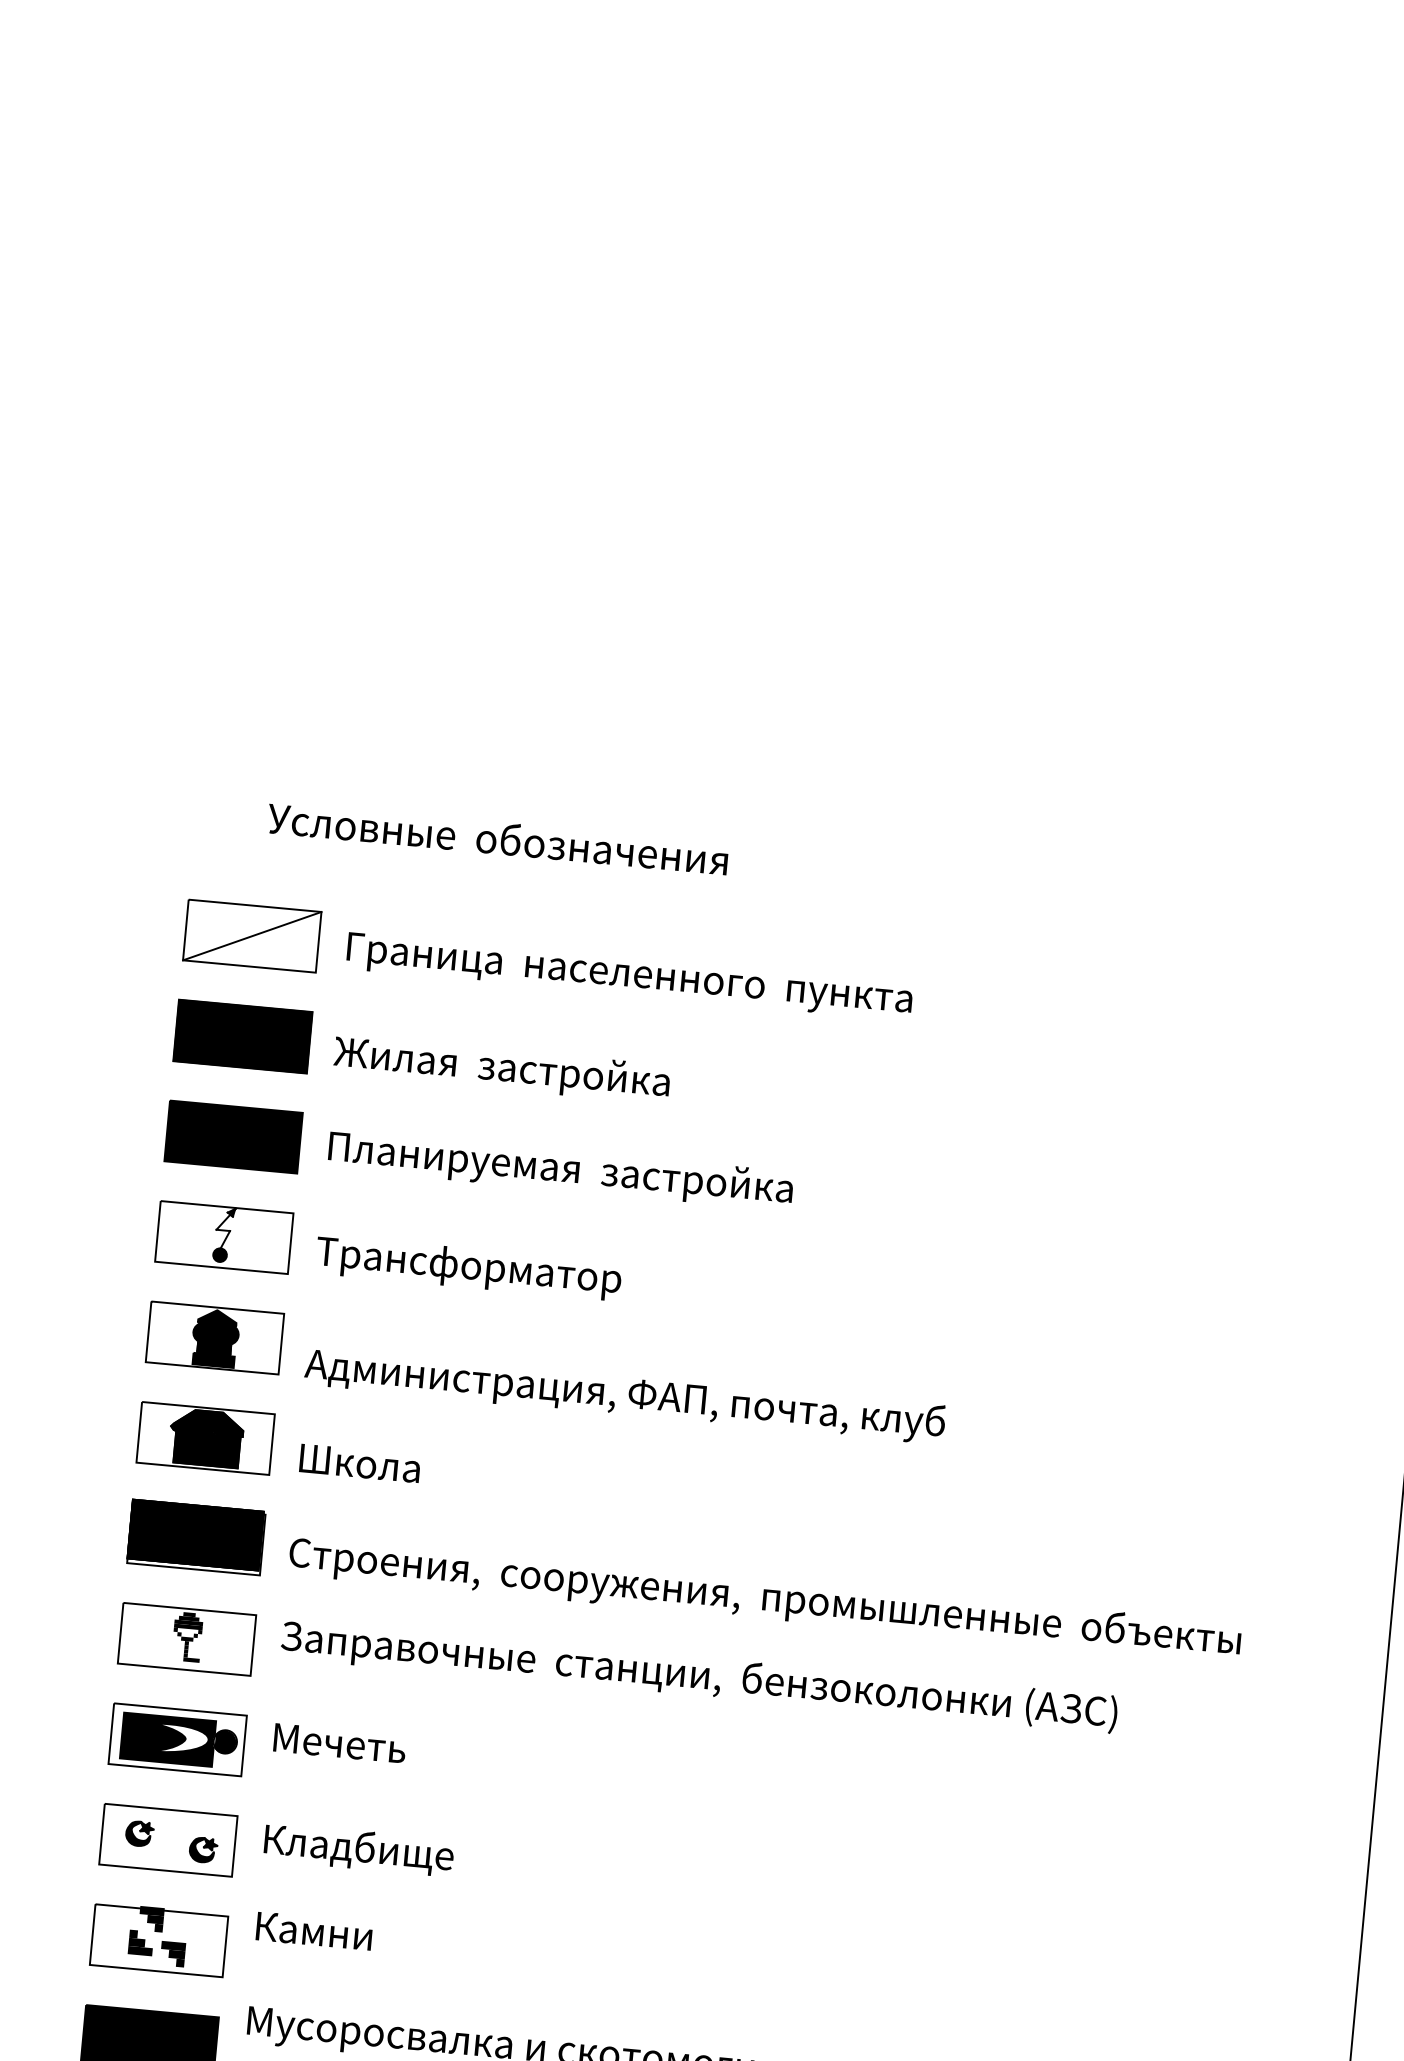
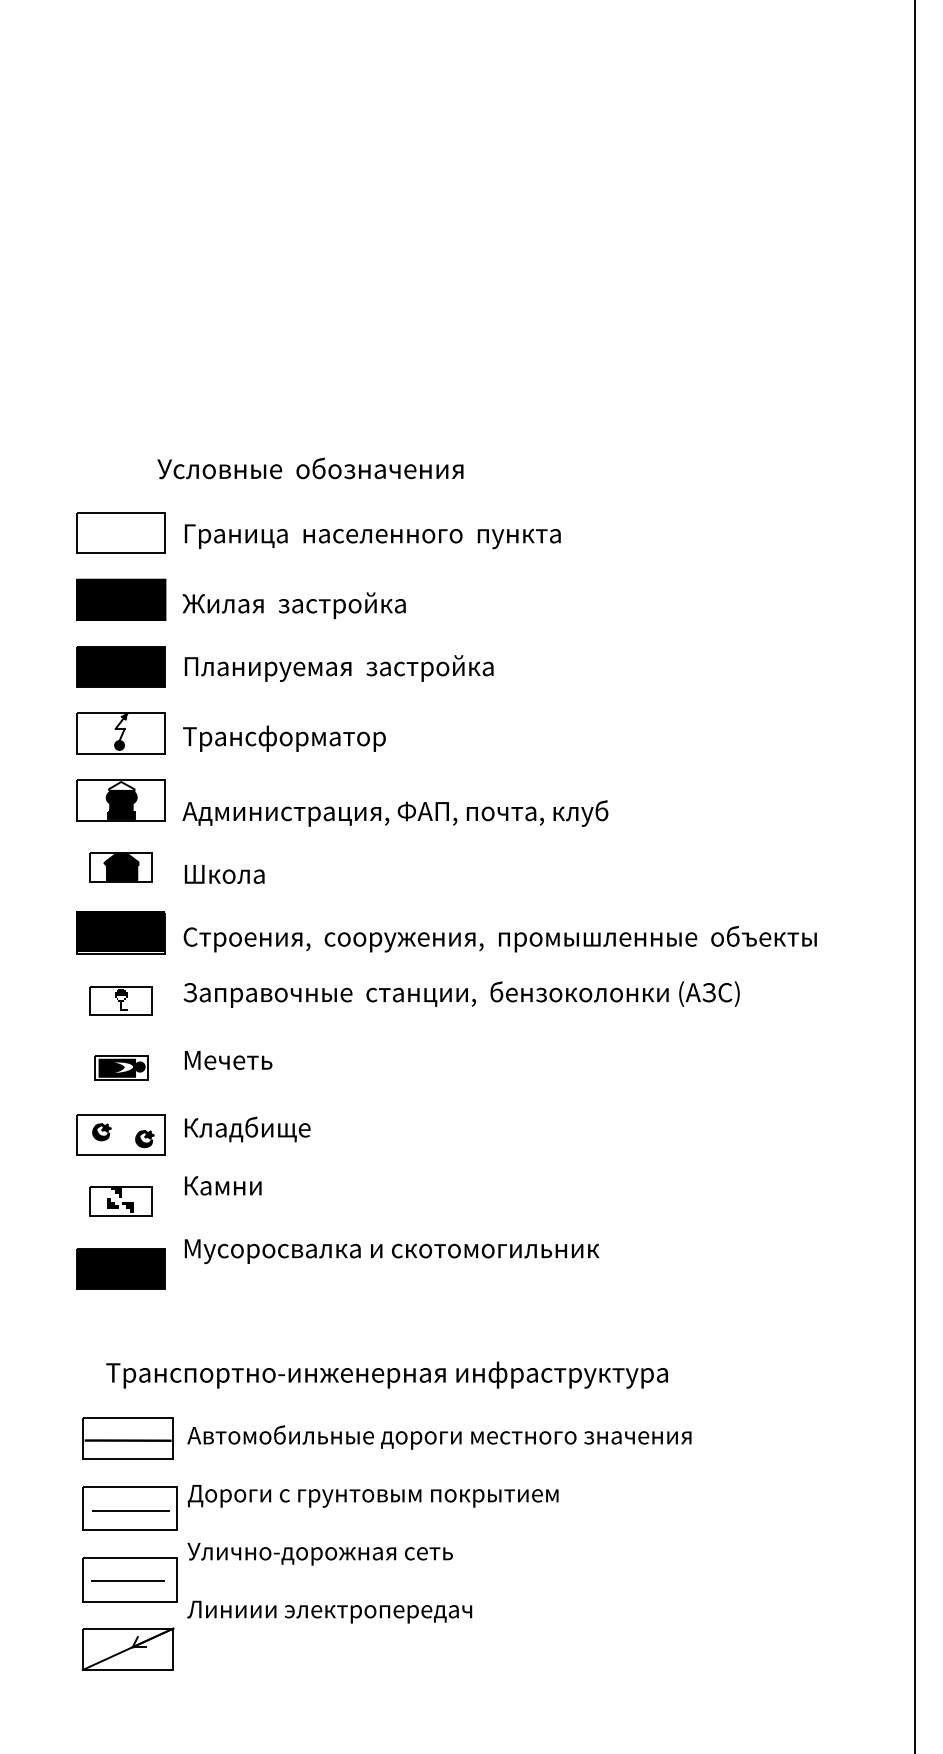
text: (498, 838) -> (310, 468), moved
line: (252, 935) -> (121, 532), removed
fill: (217, 1317) -> (121, 786), removed
part: (204, 1438) -> (120, 867), size x0.7
part: (185, 1638) -> (120, 1000), size x0.7
part: (176, 1739) -> (120, 1067), size x0.6
part: (157, 1940) -> (120, 1201), size x0.7

